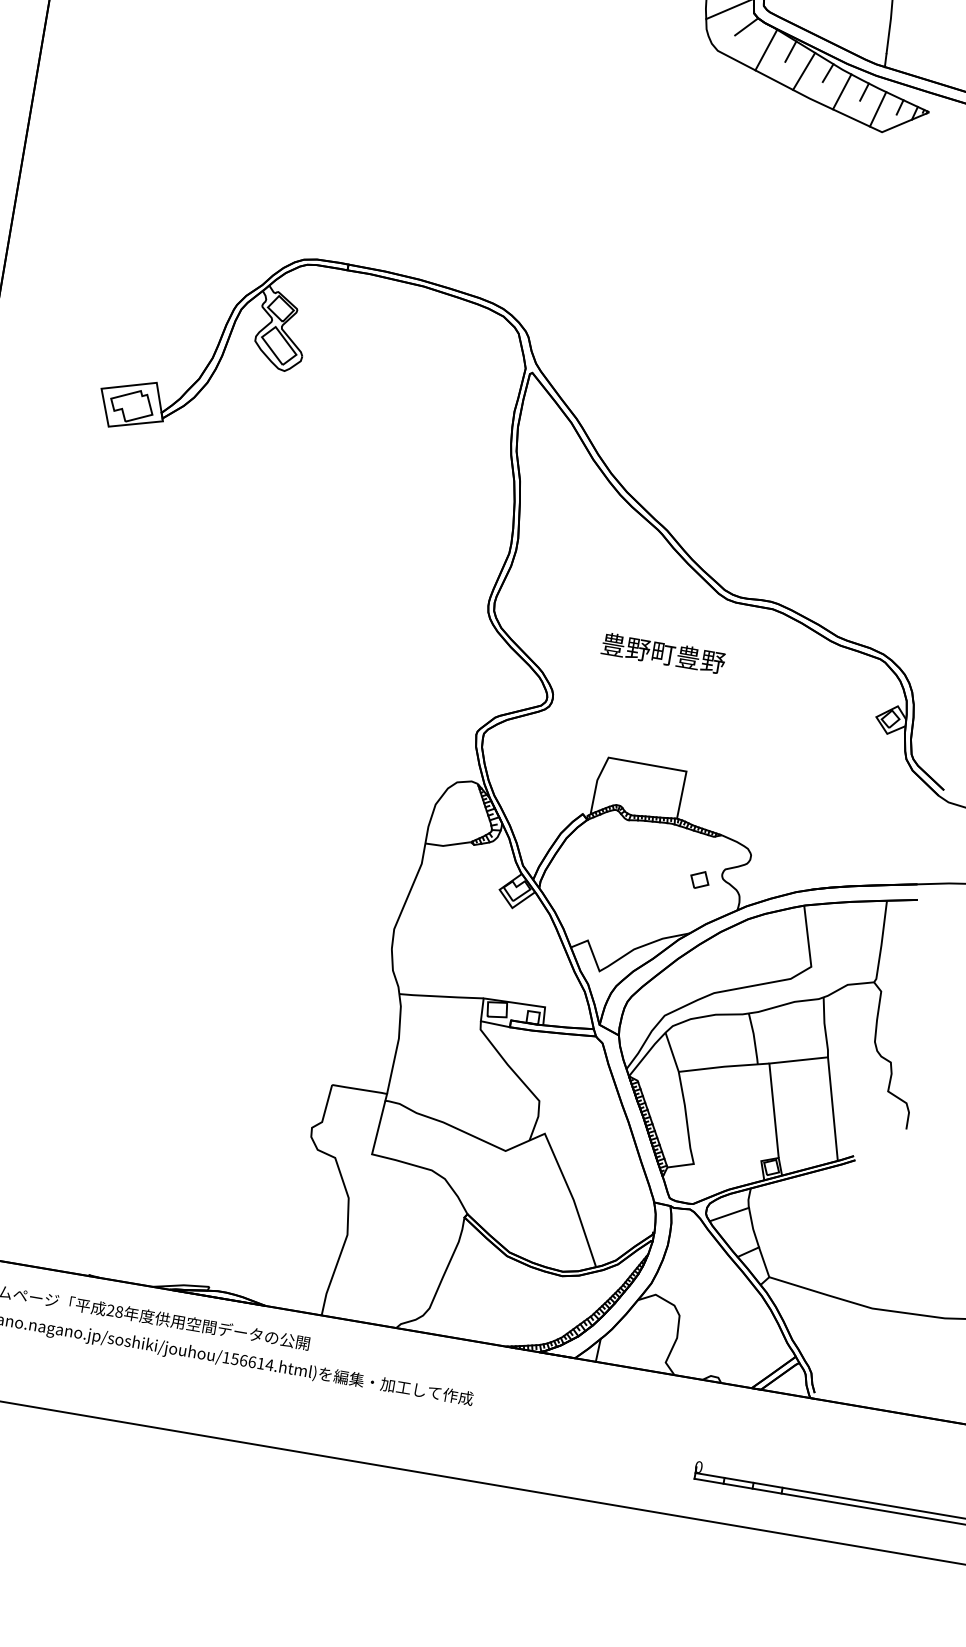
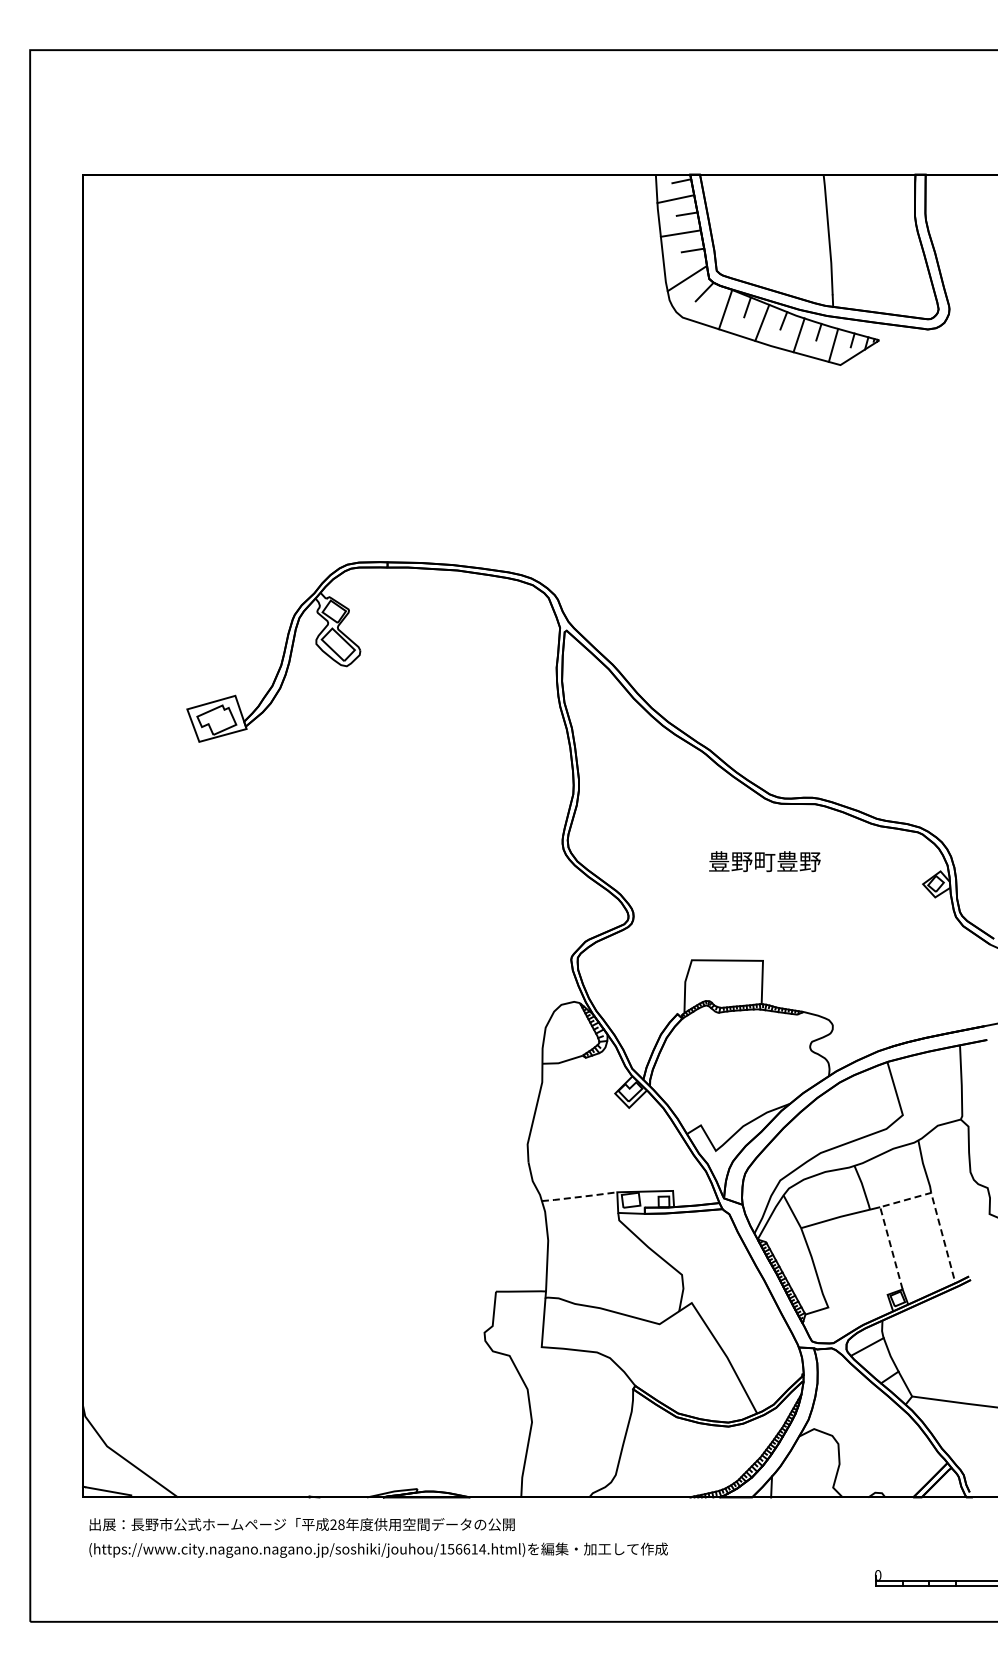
text: (663, 653) -> (764, 861), moved
part: (699, 879) -> (790, 1054), removed
line: (441, 997) -> (579, 1197), solid -> dashed
line: (804, 1059) -> (910, 1198), solid -> dashed

